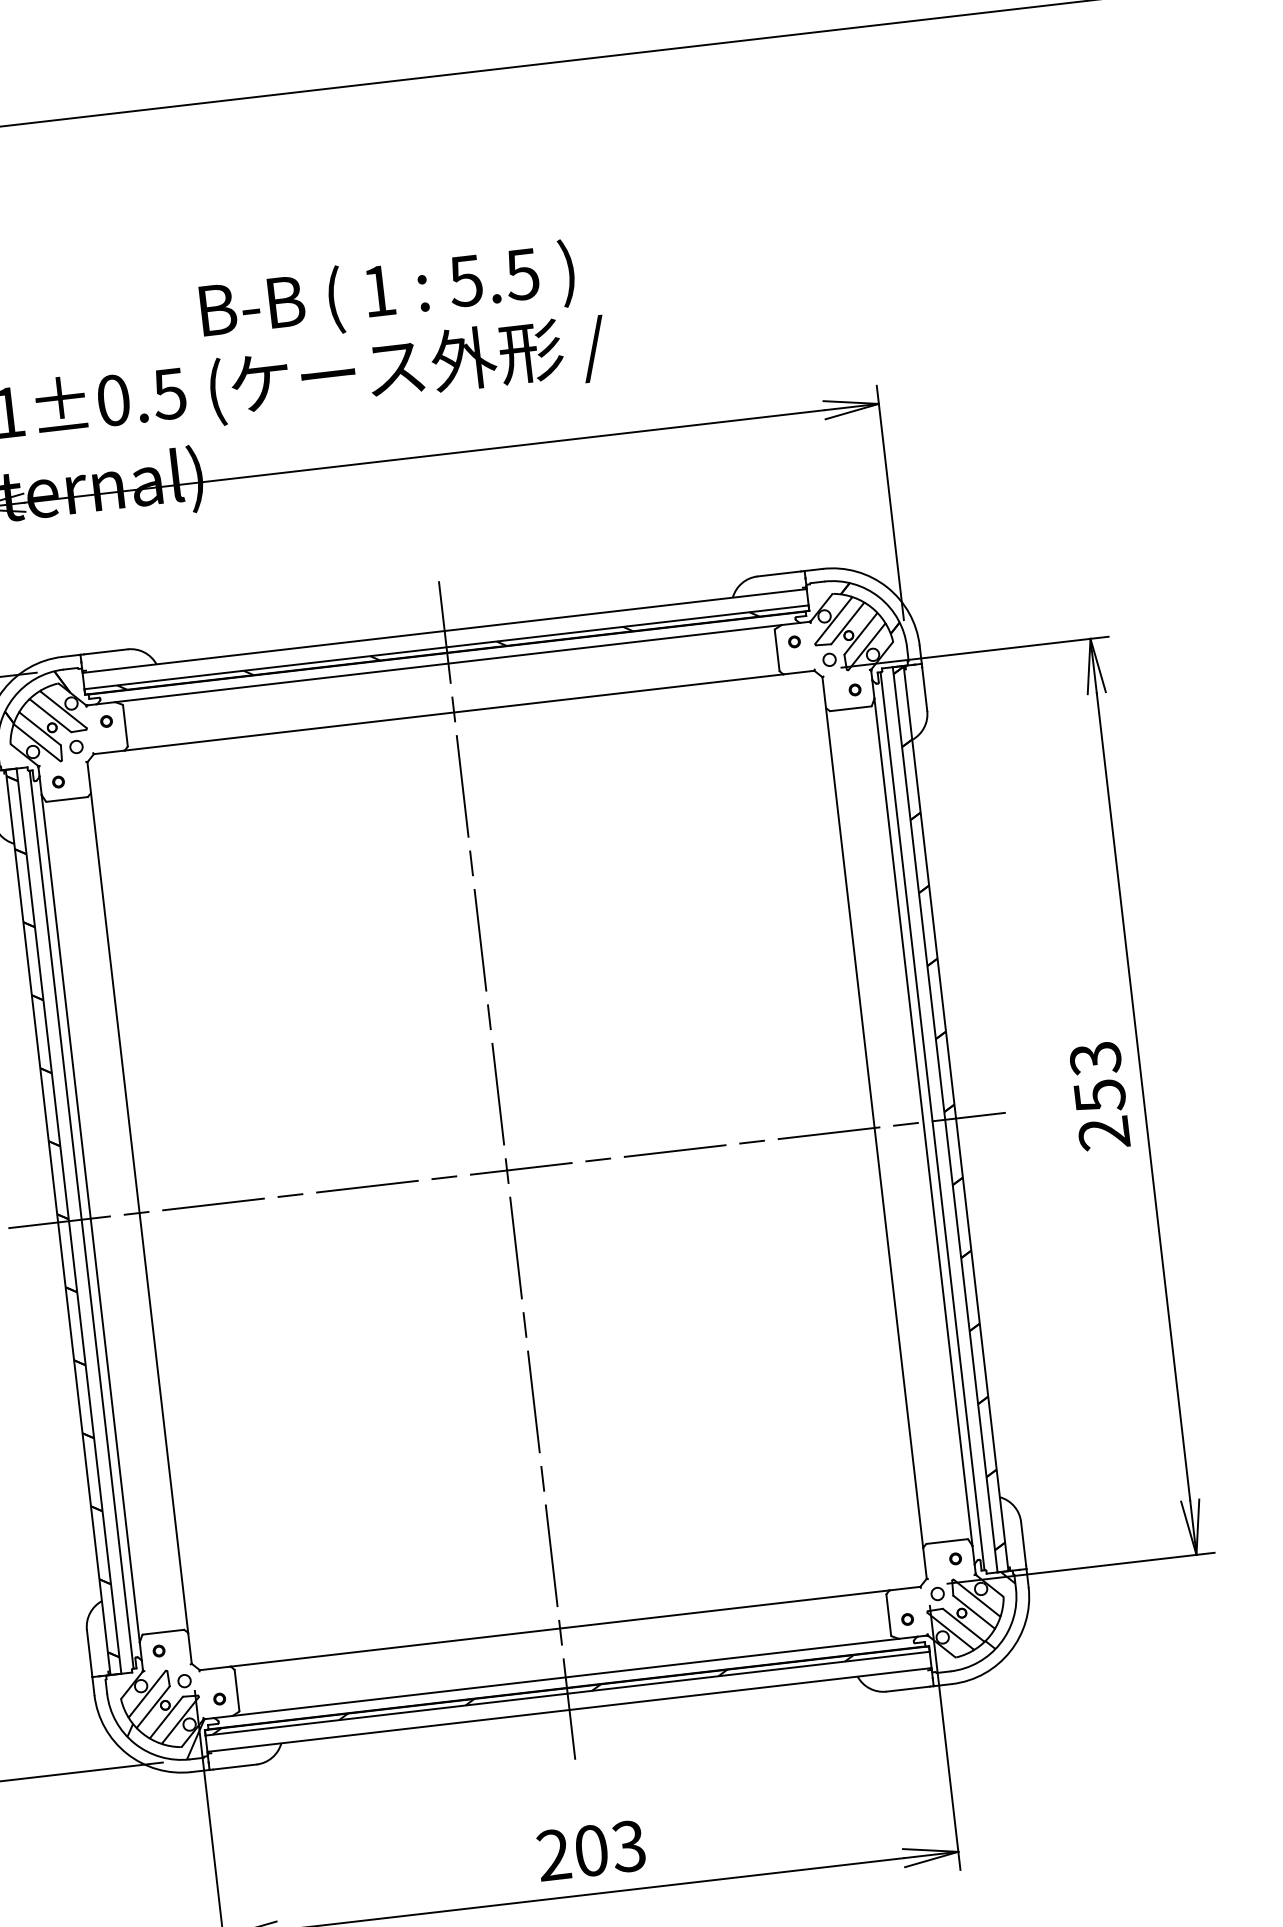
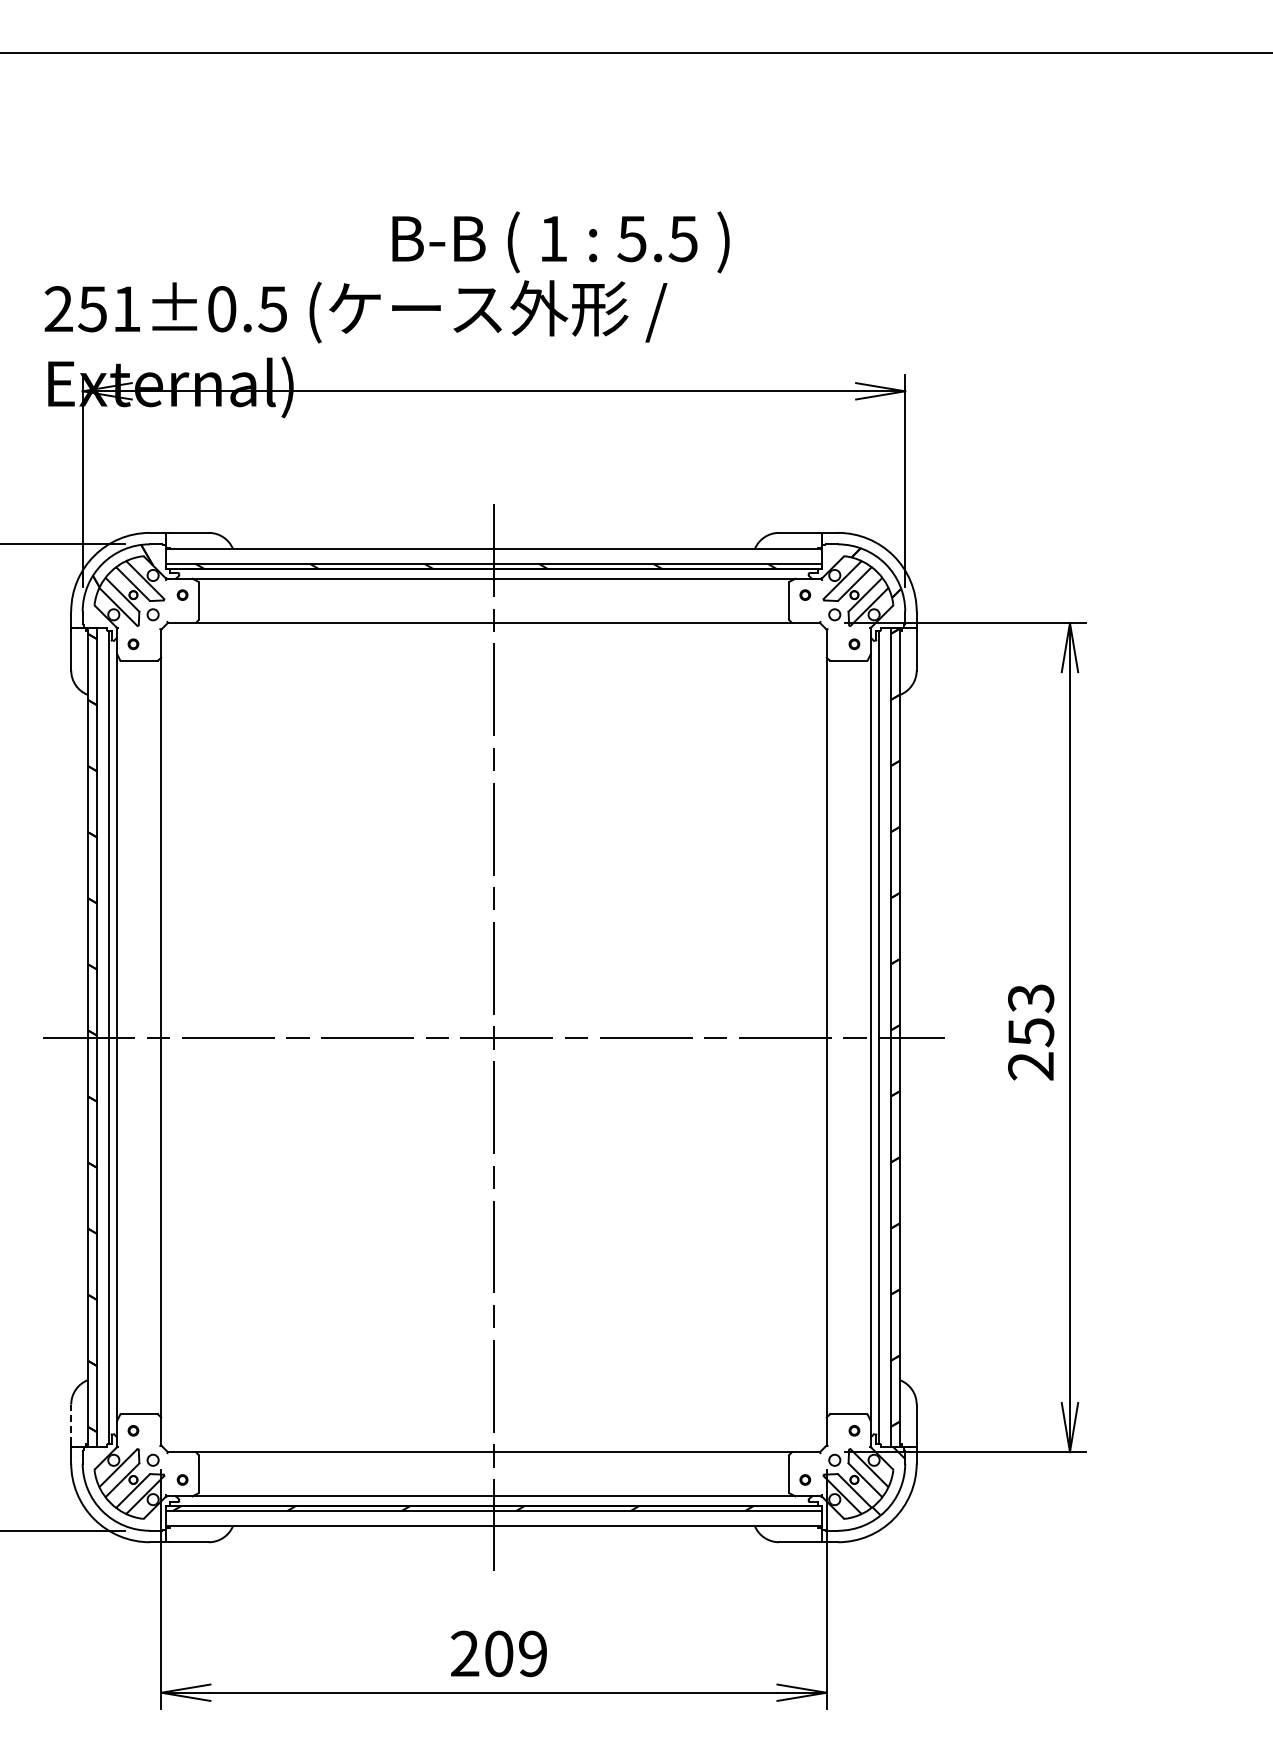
text: (387, 294) -> (560, 242), moved
line: (89, 1652) -> (71, 1424), solid -> dashed
hatch: (167, 1740) -> (131, 1511), removed
text: (628, 1846) -> (532, 1653), 203 -> 209

